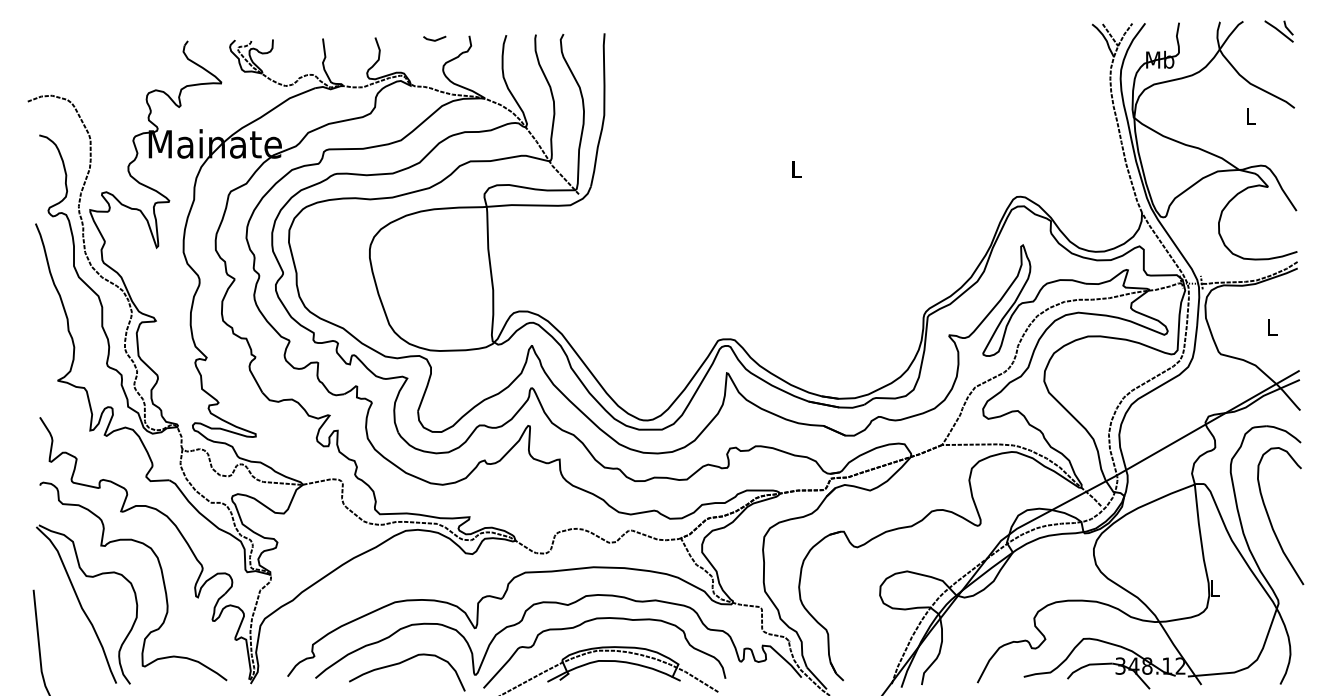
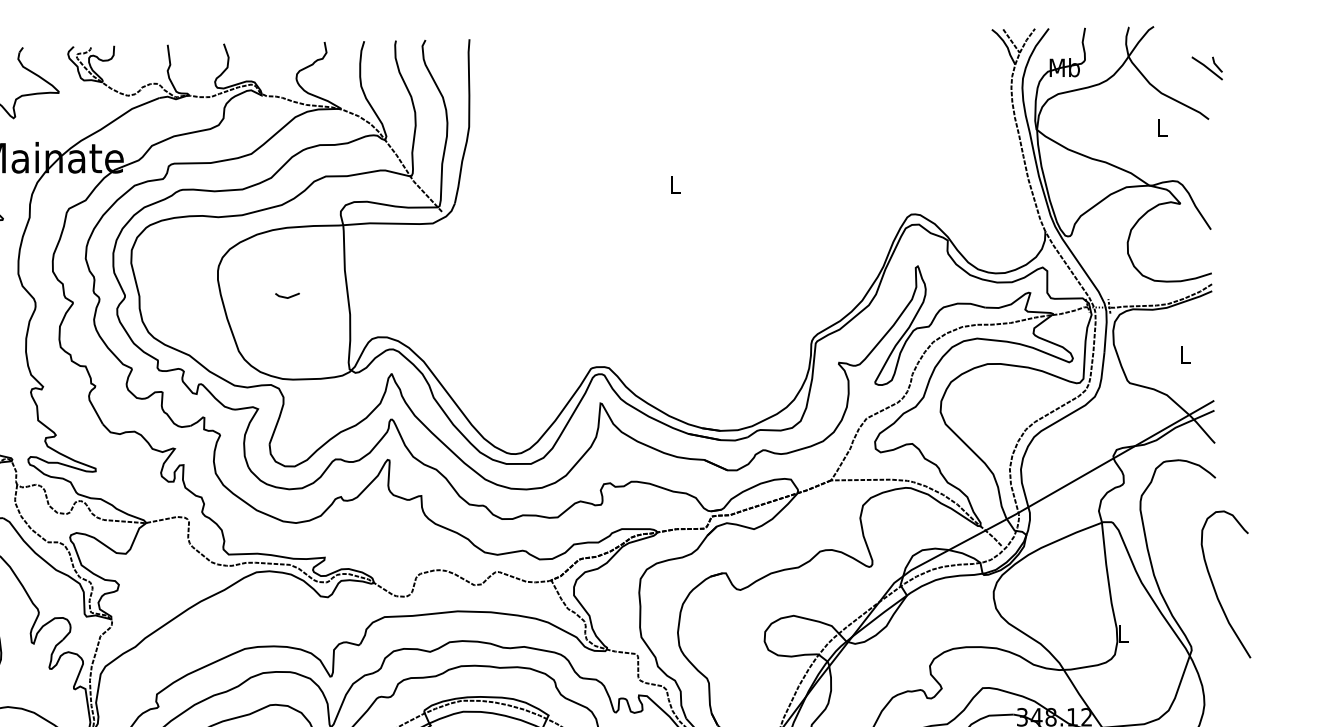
part: (1278, 31) -> (1206, 68), moved
line: (434, 39) -> (287, 296), moved
curve: (1270, 518) -> (1215, 586), moved

